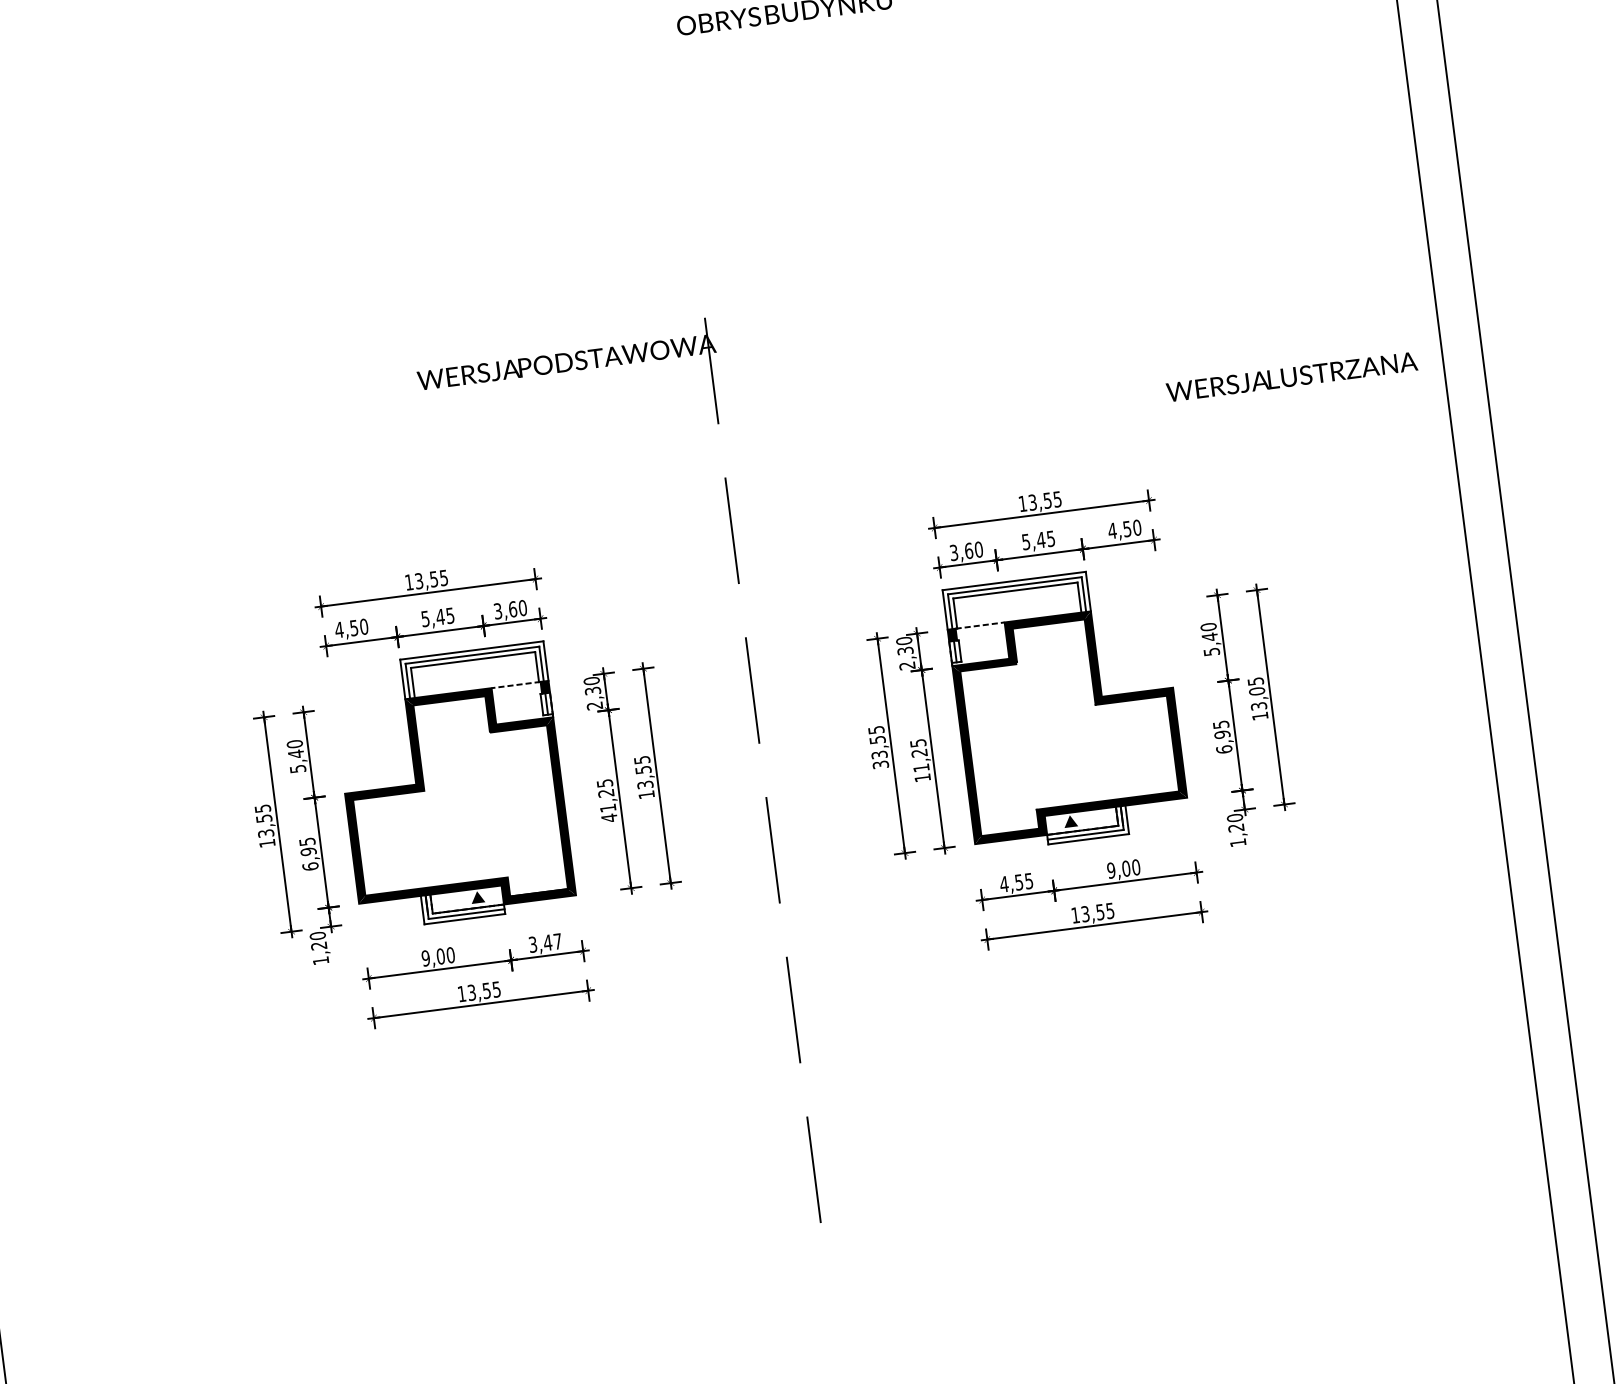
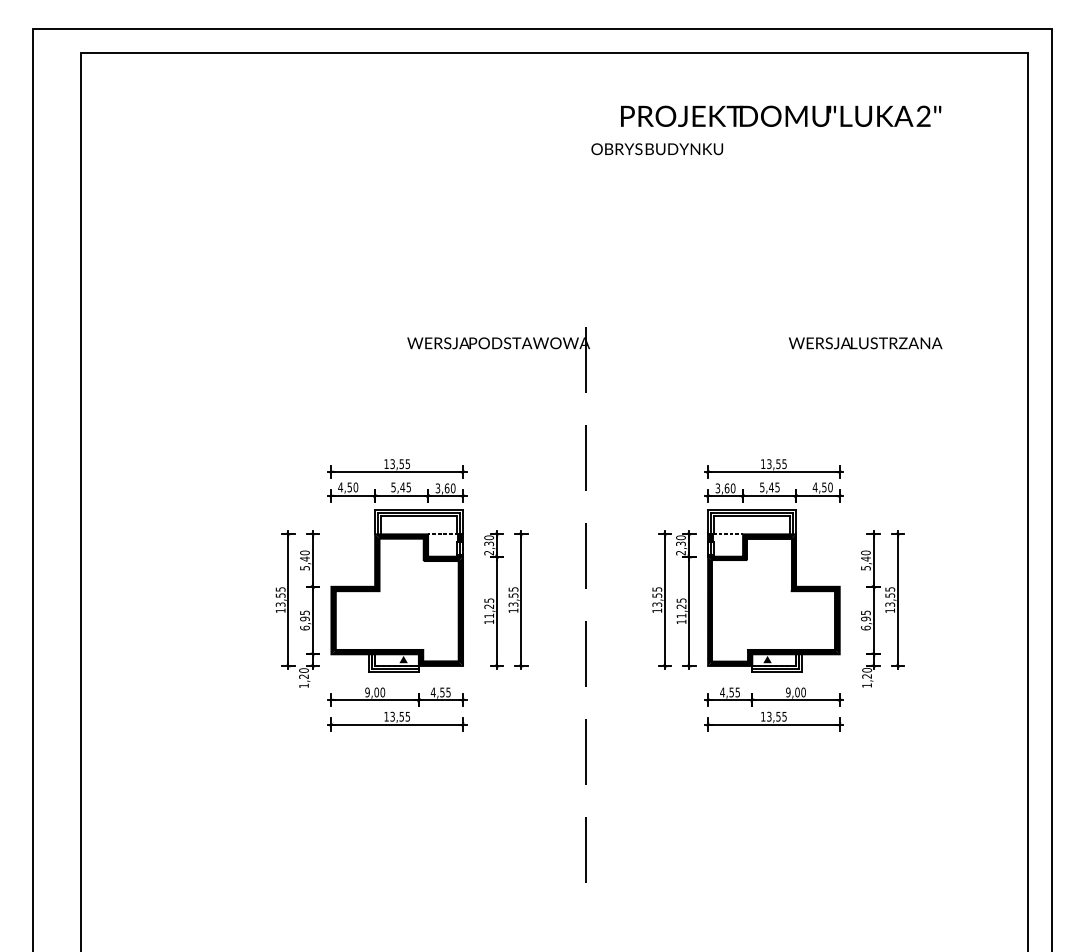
text: (1291, 377) -> (865, 343), moved
text: (1257, 691) -> (890, 595), 13,05 -> 13,55
text: (881, 764) -> (657, 610), 33,55 -> 13,55
text: (609, 817) -> (489, 621), 41,25 -> 11,25
text: (544, 943) -> (440, 692), 3,47 -> 4,55

